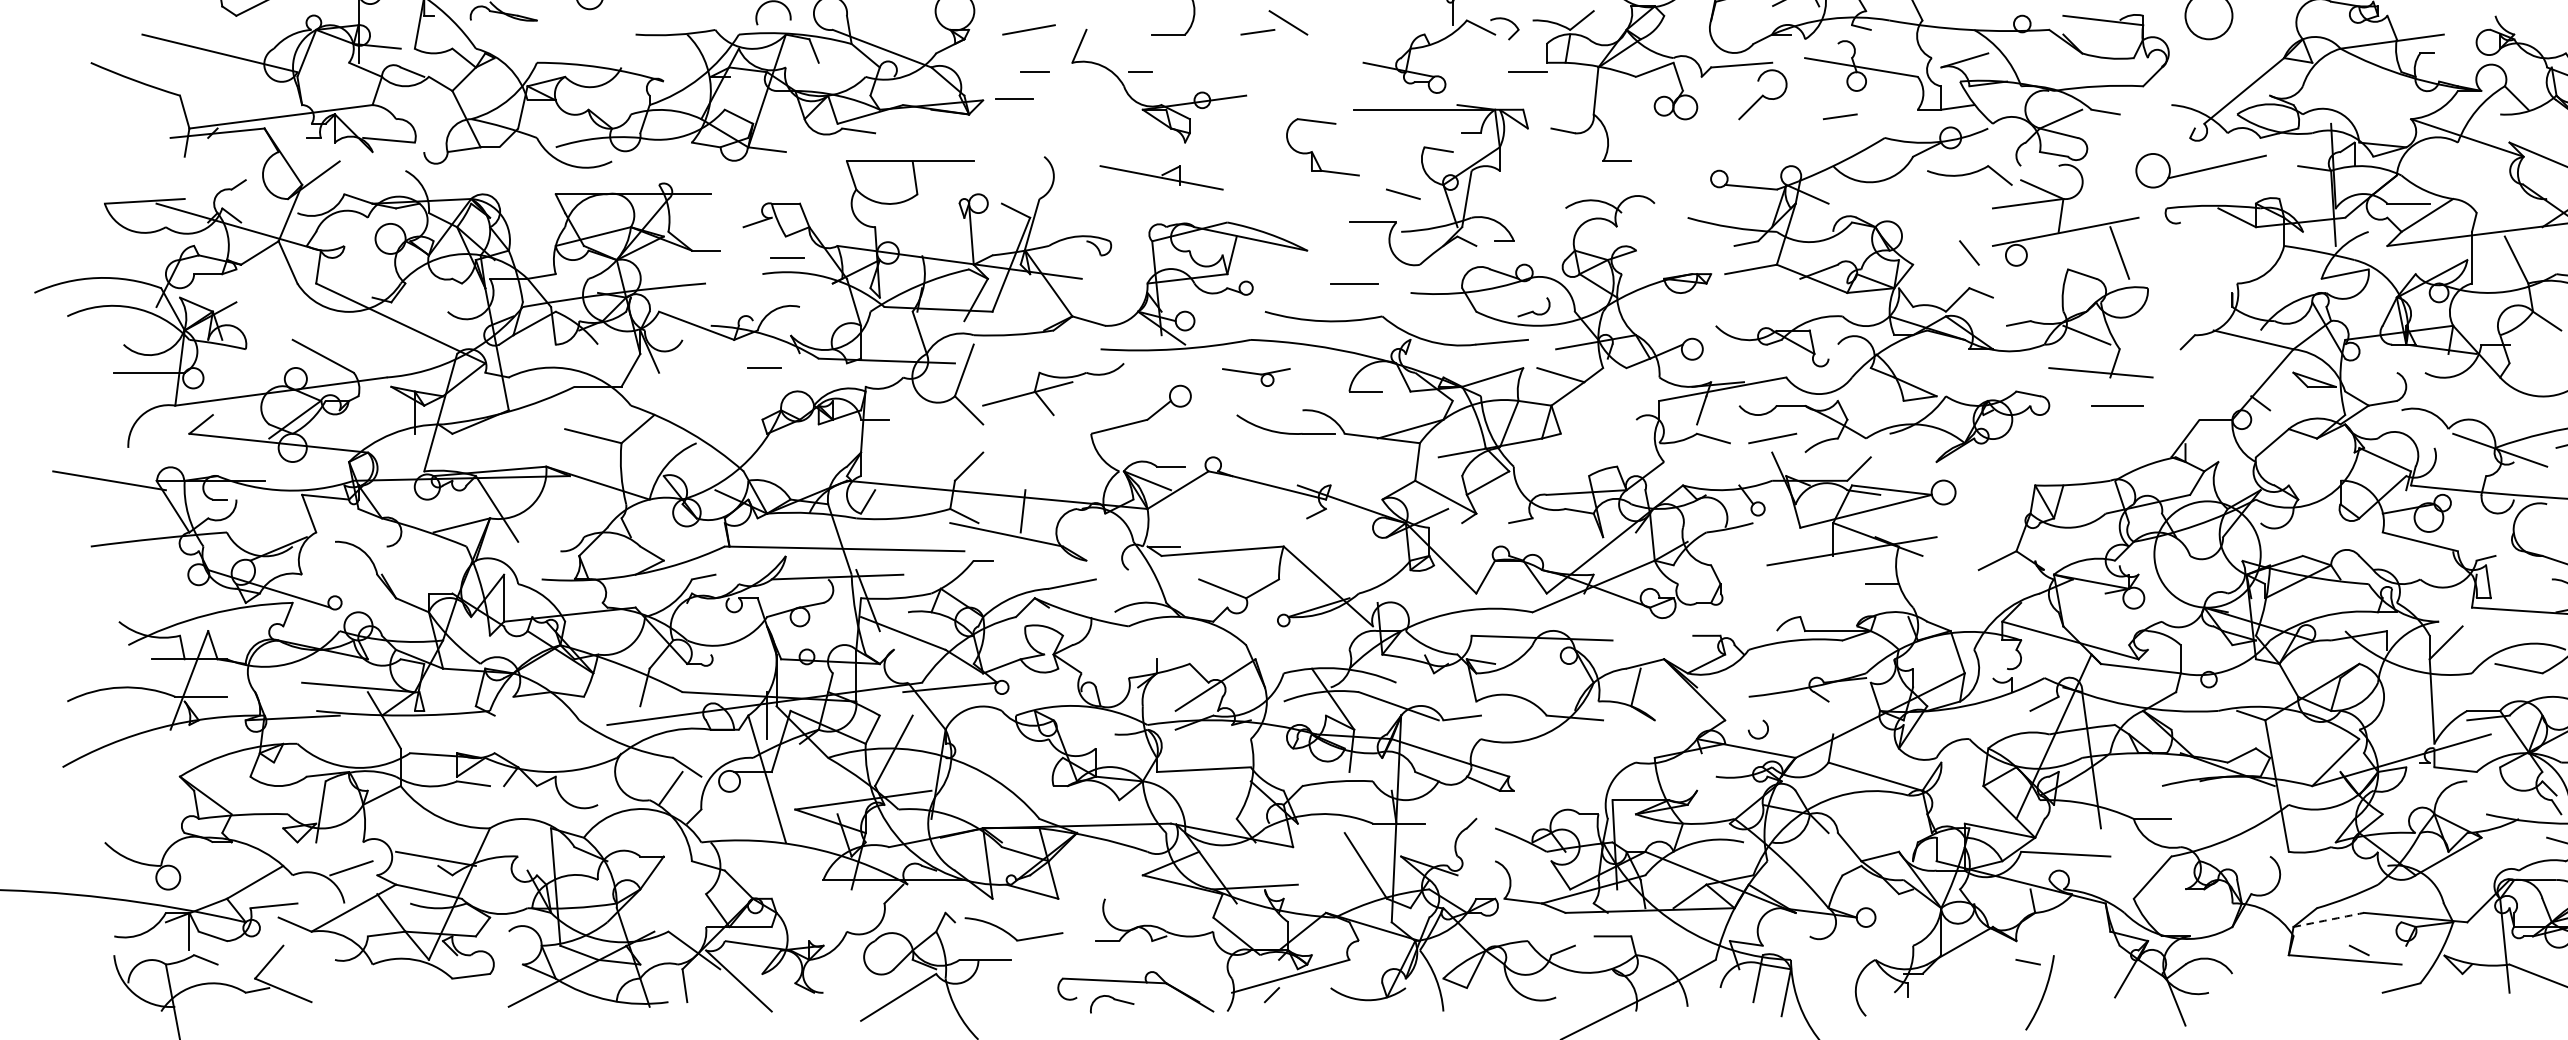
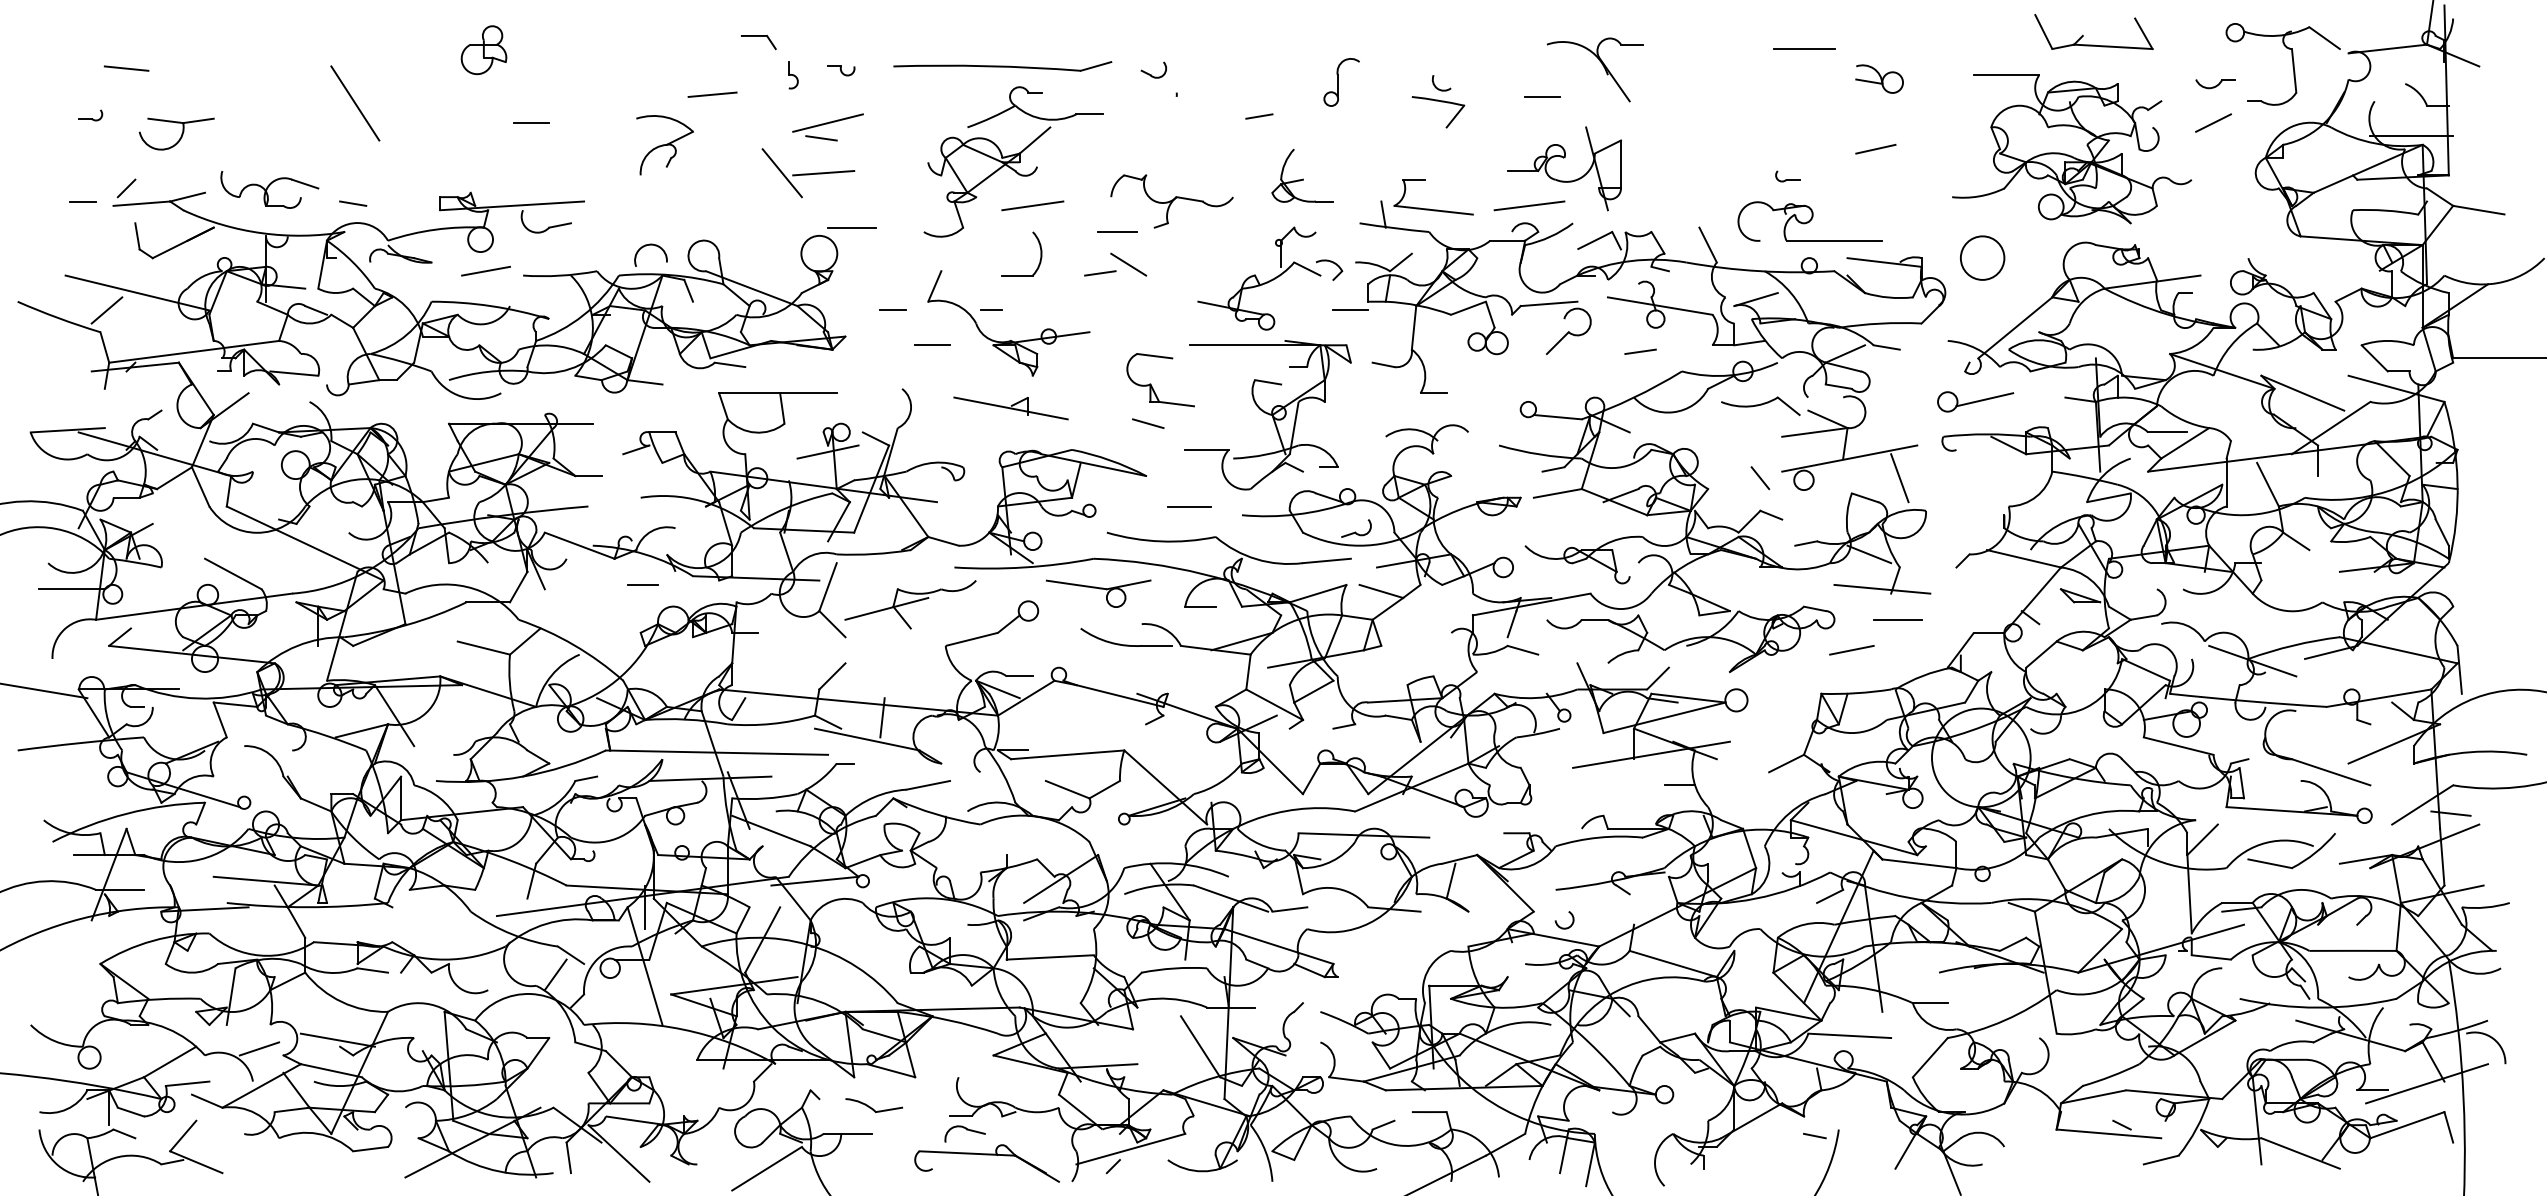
line: (1028, 29) -> (485, 270), moved
line: (186, 72) -> (106, 310), added
line: (1014, 98) -> (932, 344), moved
part: (2201, 170) -> (1975, 401), size x0.62
line: (1403, 194) -> (1148, 423), moved
line: (963, 224) -> (827, 451), added
line: (786, 257) -> (663, 482), removed
part: (1255, 377) -> (1098, 593), size x1.67
line: (1772, 438) -> (1851, 650), moved
arc: (2328, 919) -> (2093, 1096), dashed -> solid
part: (1013, 929) -> (873, 1105), size x0.62
part: (1111, 1003) -> (964, 1133), moved

